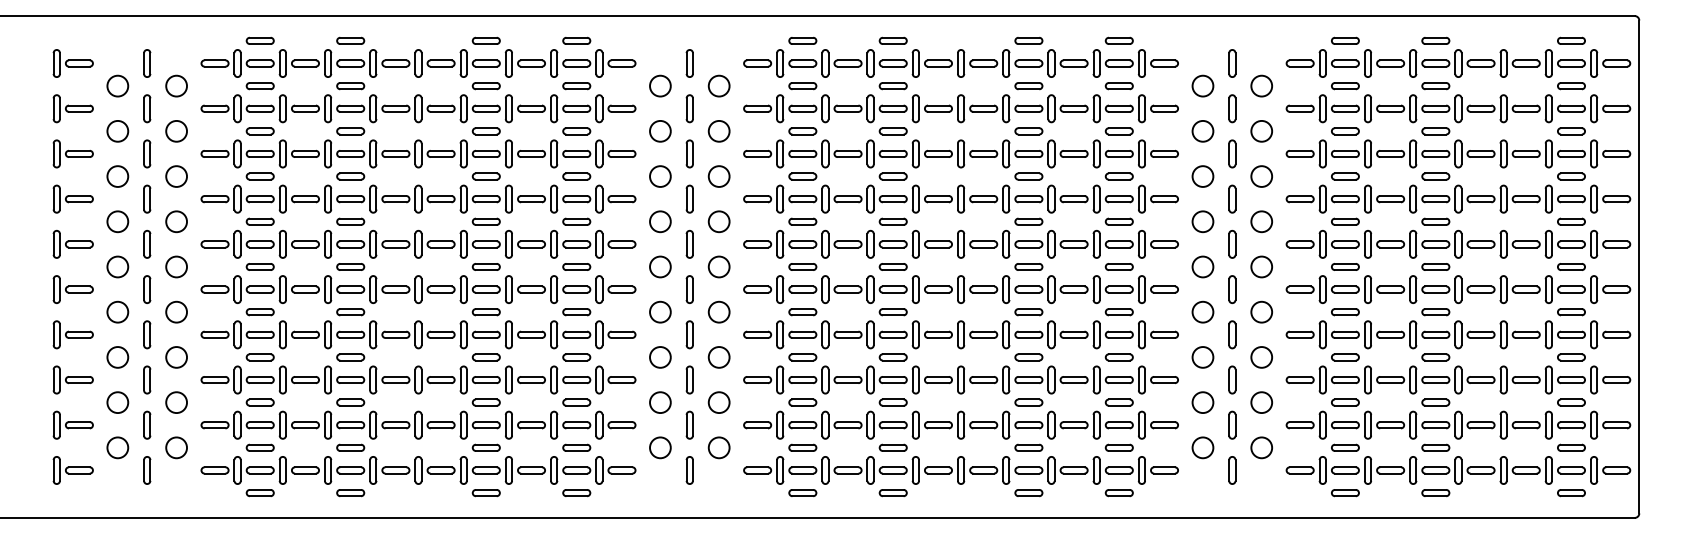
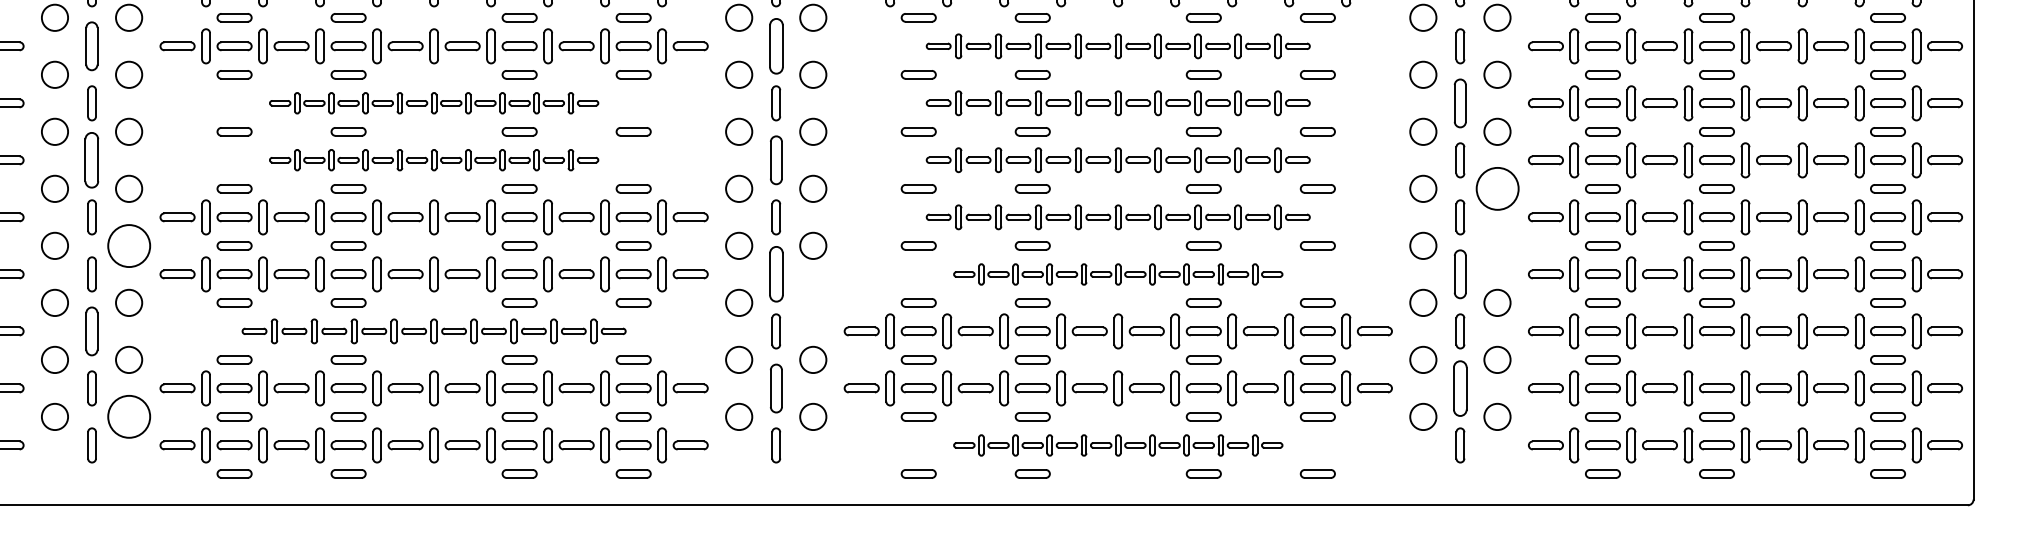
part: (147, 153) -> (92, 45), size x1.4
part: (689, 153) -> (775, 45), size x1.6
part: (960, 153) -> (1117, 45), size x0.7
part: (418, 198) -> (434, 102), size x0.6
part: (960, 198) -> (1117, 102), size x0.7
part: (1232, 198) -> (1460, 102), size x1.4
part: (418, 243) -> (434, 159), size x0.6
part: (960, 243) -> (1117, 159), size x0.7
part: (147, 244) -> (92, 160), size x1.6
part: (689, 244) -> (775, 160), size x1.4
circle: (1261, 266) -> (1497, 188), size x1.6
part: (960, 289) -> (1117, 217), size x0.7
circle: (176, 311) -> (128, 245), size x1.6
circle: (1261, 311) -> (1497, 245), removed
part: (689, 334) -> (775, 274), size x1.6
part: (960, 334) -> (1117, 274), size x0.6
part: (1232, 334) -> (1460, 274), size x1.4
circle: (718, 357) -> (812, 303), removed
part: (147, 379) -> (92, 330), size x1.4
part: (418, 379) -> (434, 330), size x0.7
part: (1435, 402) -> (1716, 359), removed
part: (689, 424) -> (775, 387), size x1.4
part: (1232, 424) -> (1460, 387), size x1.6
circle: (176, 447) -> (128, 416), size x1.6
part: (960, 470) -> (1117, 445), size x0.6

